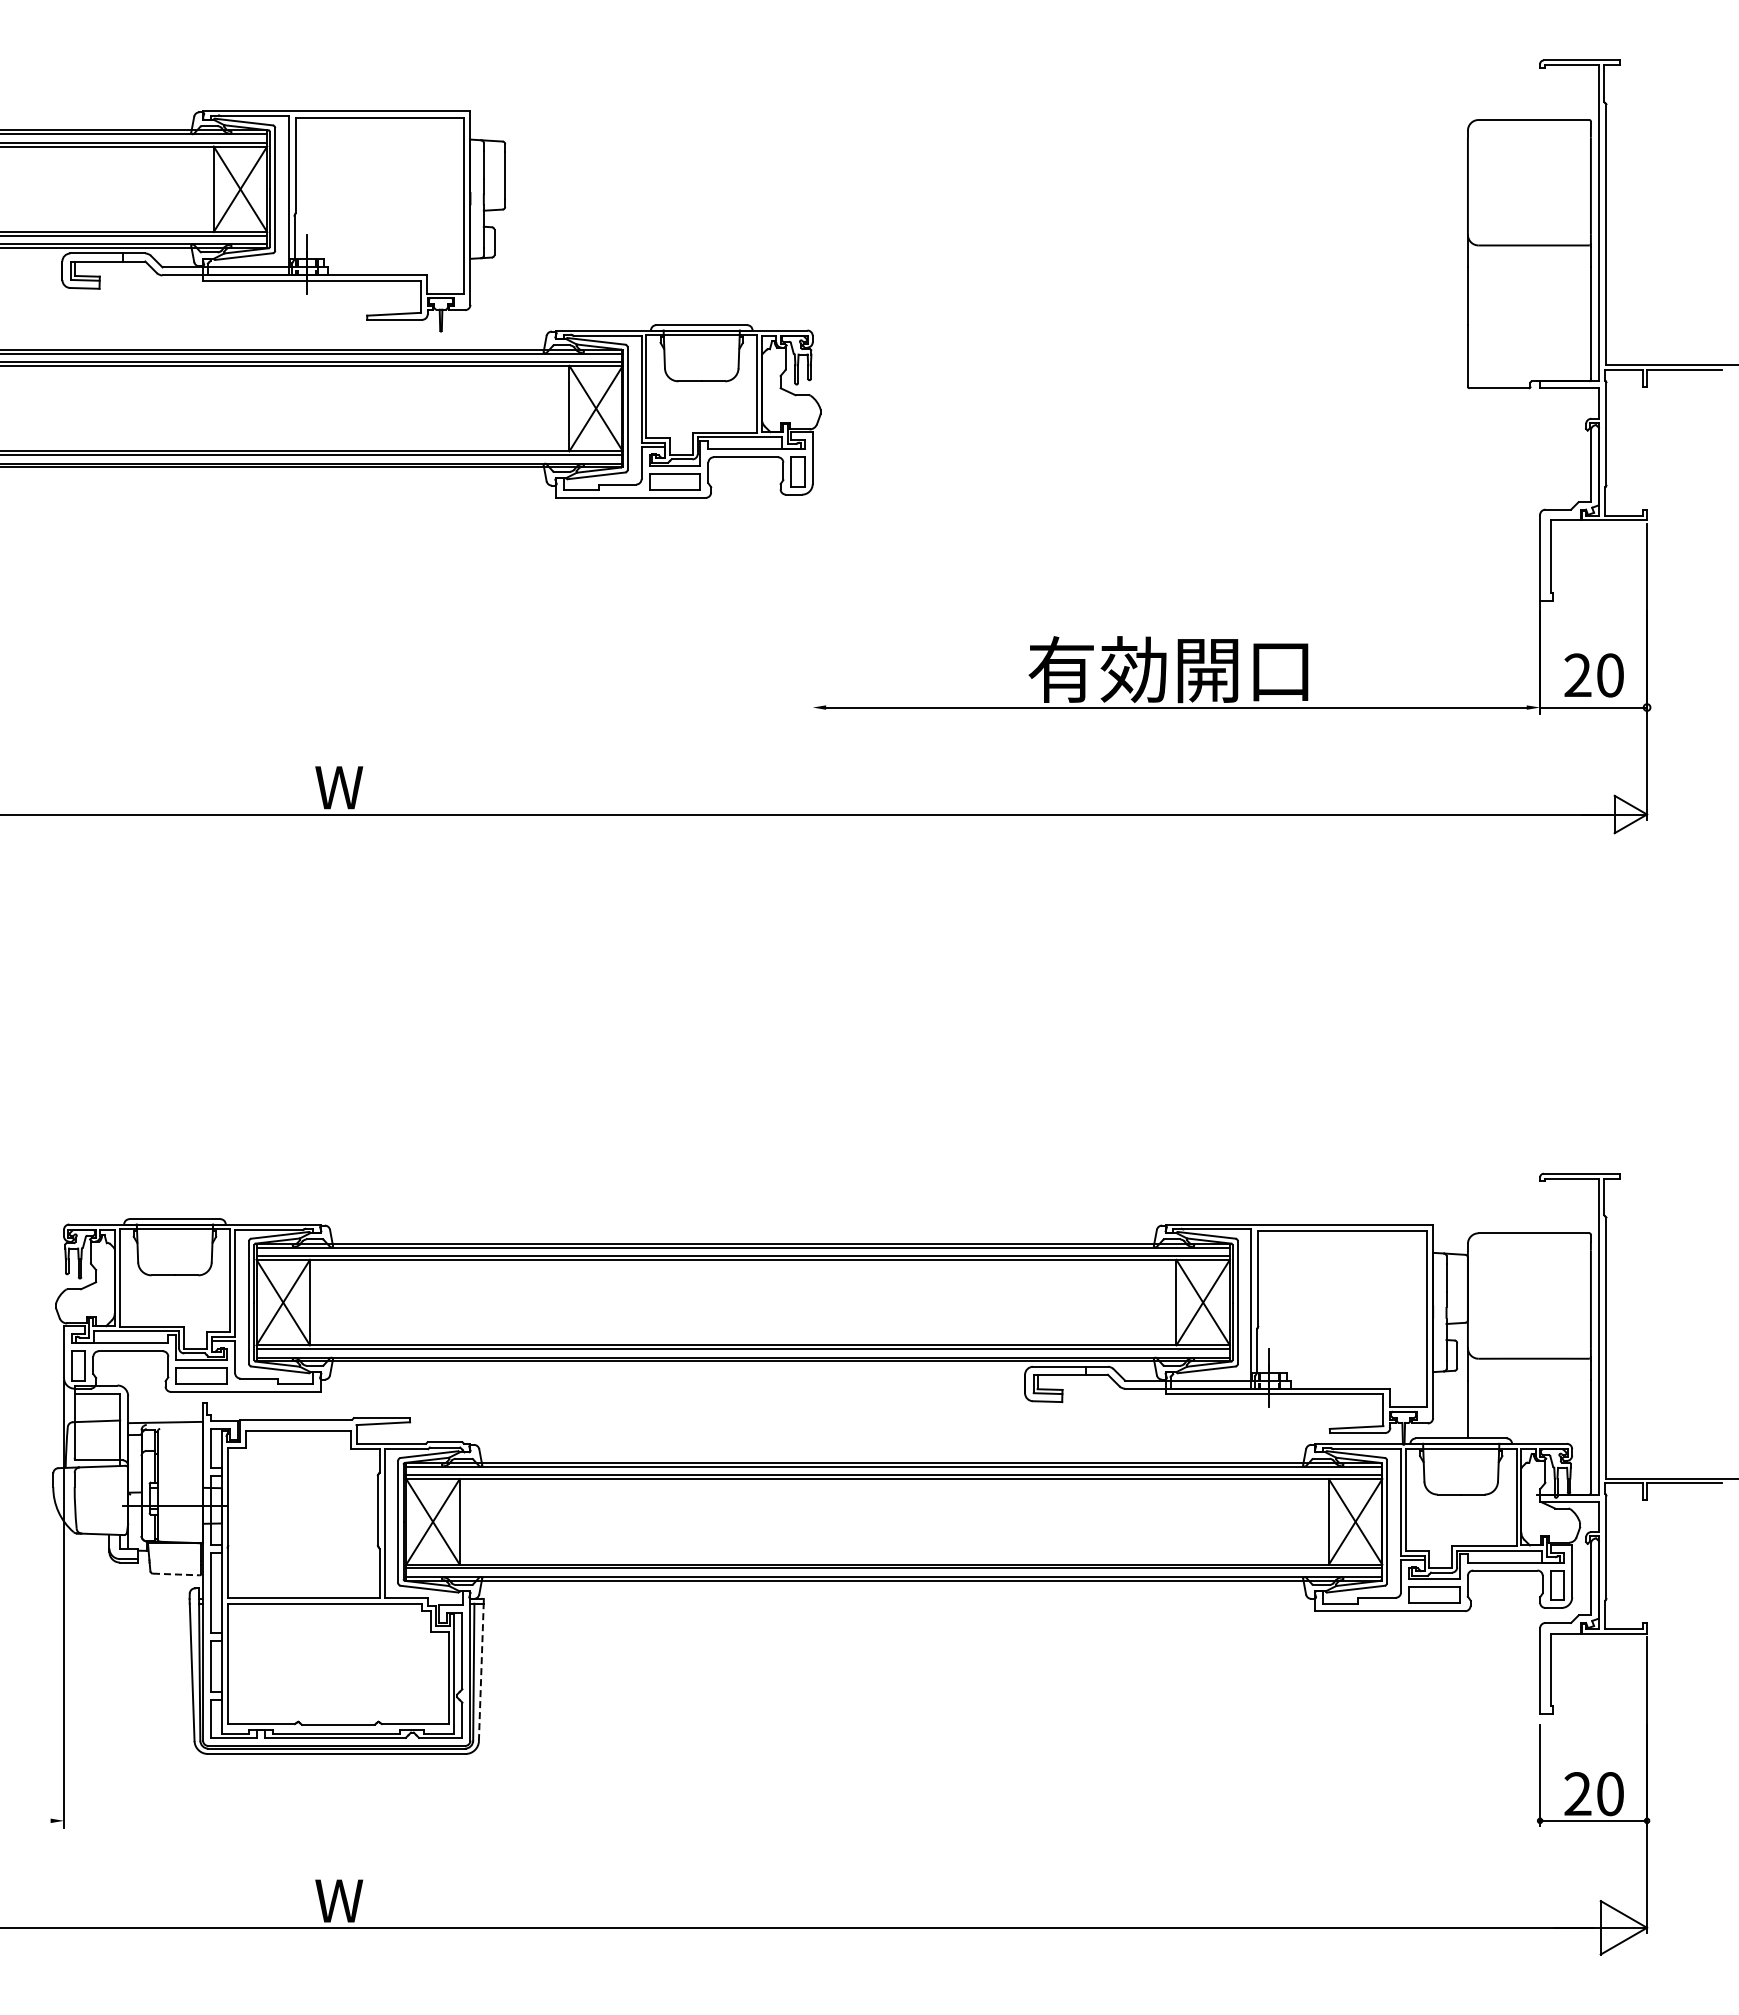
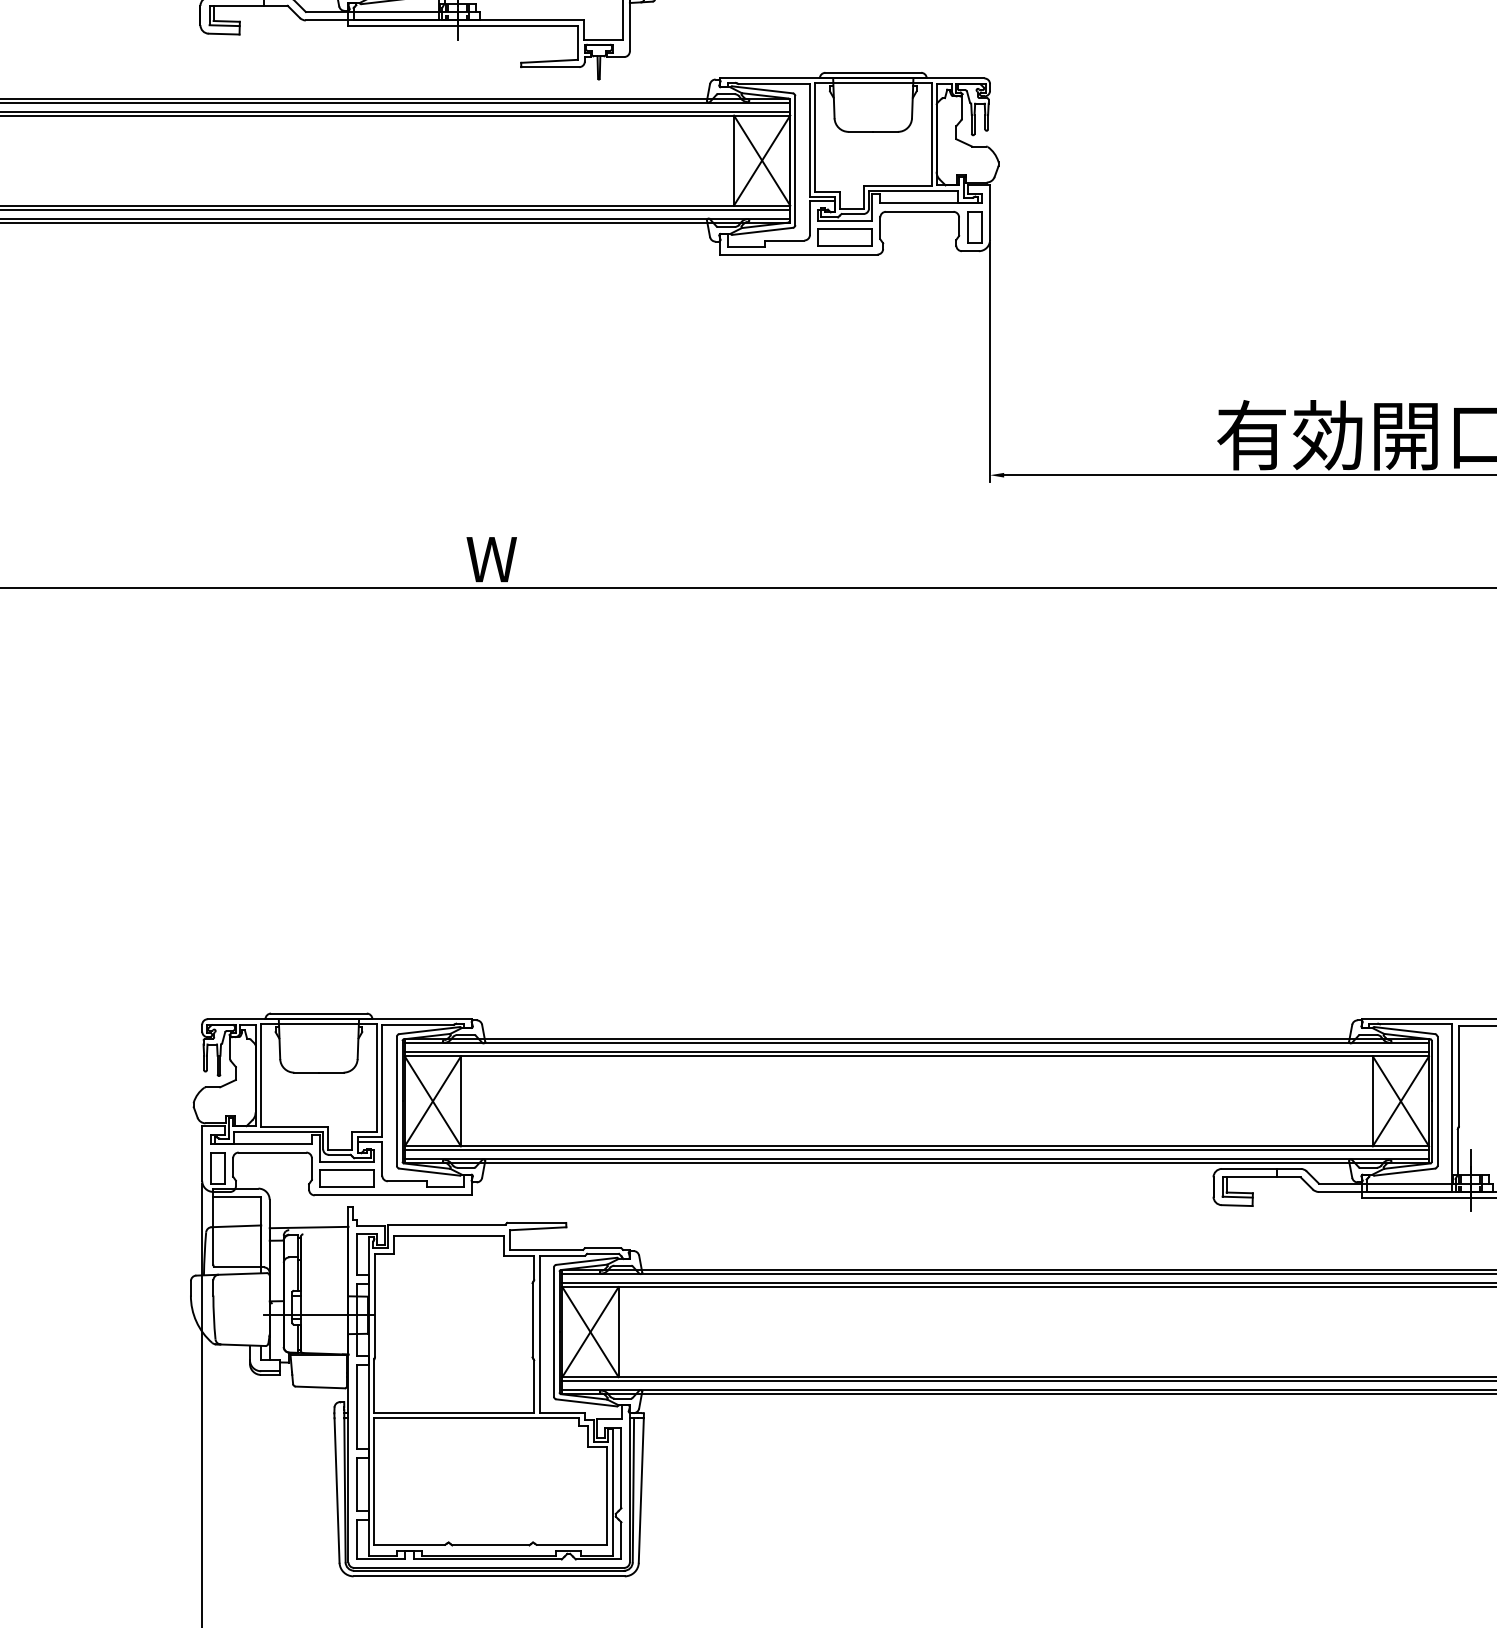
line: (812, 600) -> (989, 362), added
line: (176, 1574) -> (320, 1387), dashed -> solid
line: (481, 1672) -> (641, 1490), dashed -> solid

